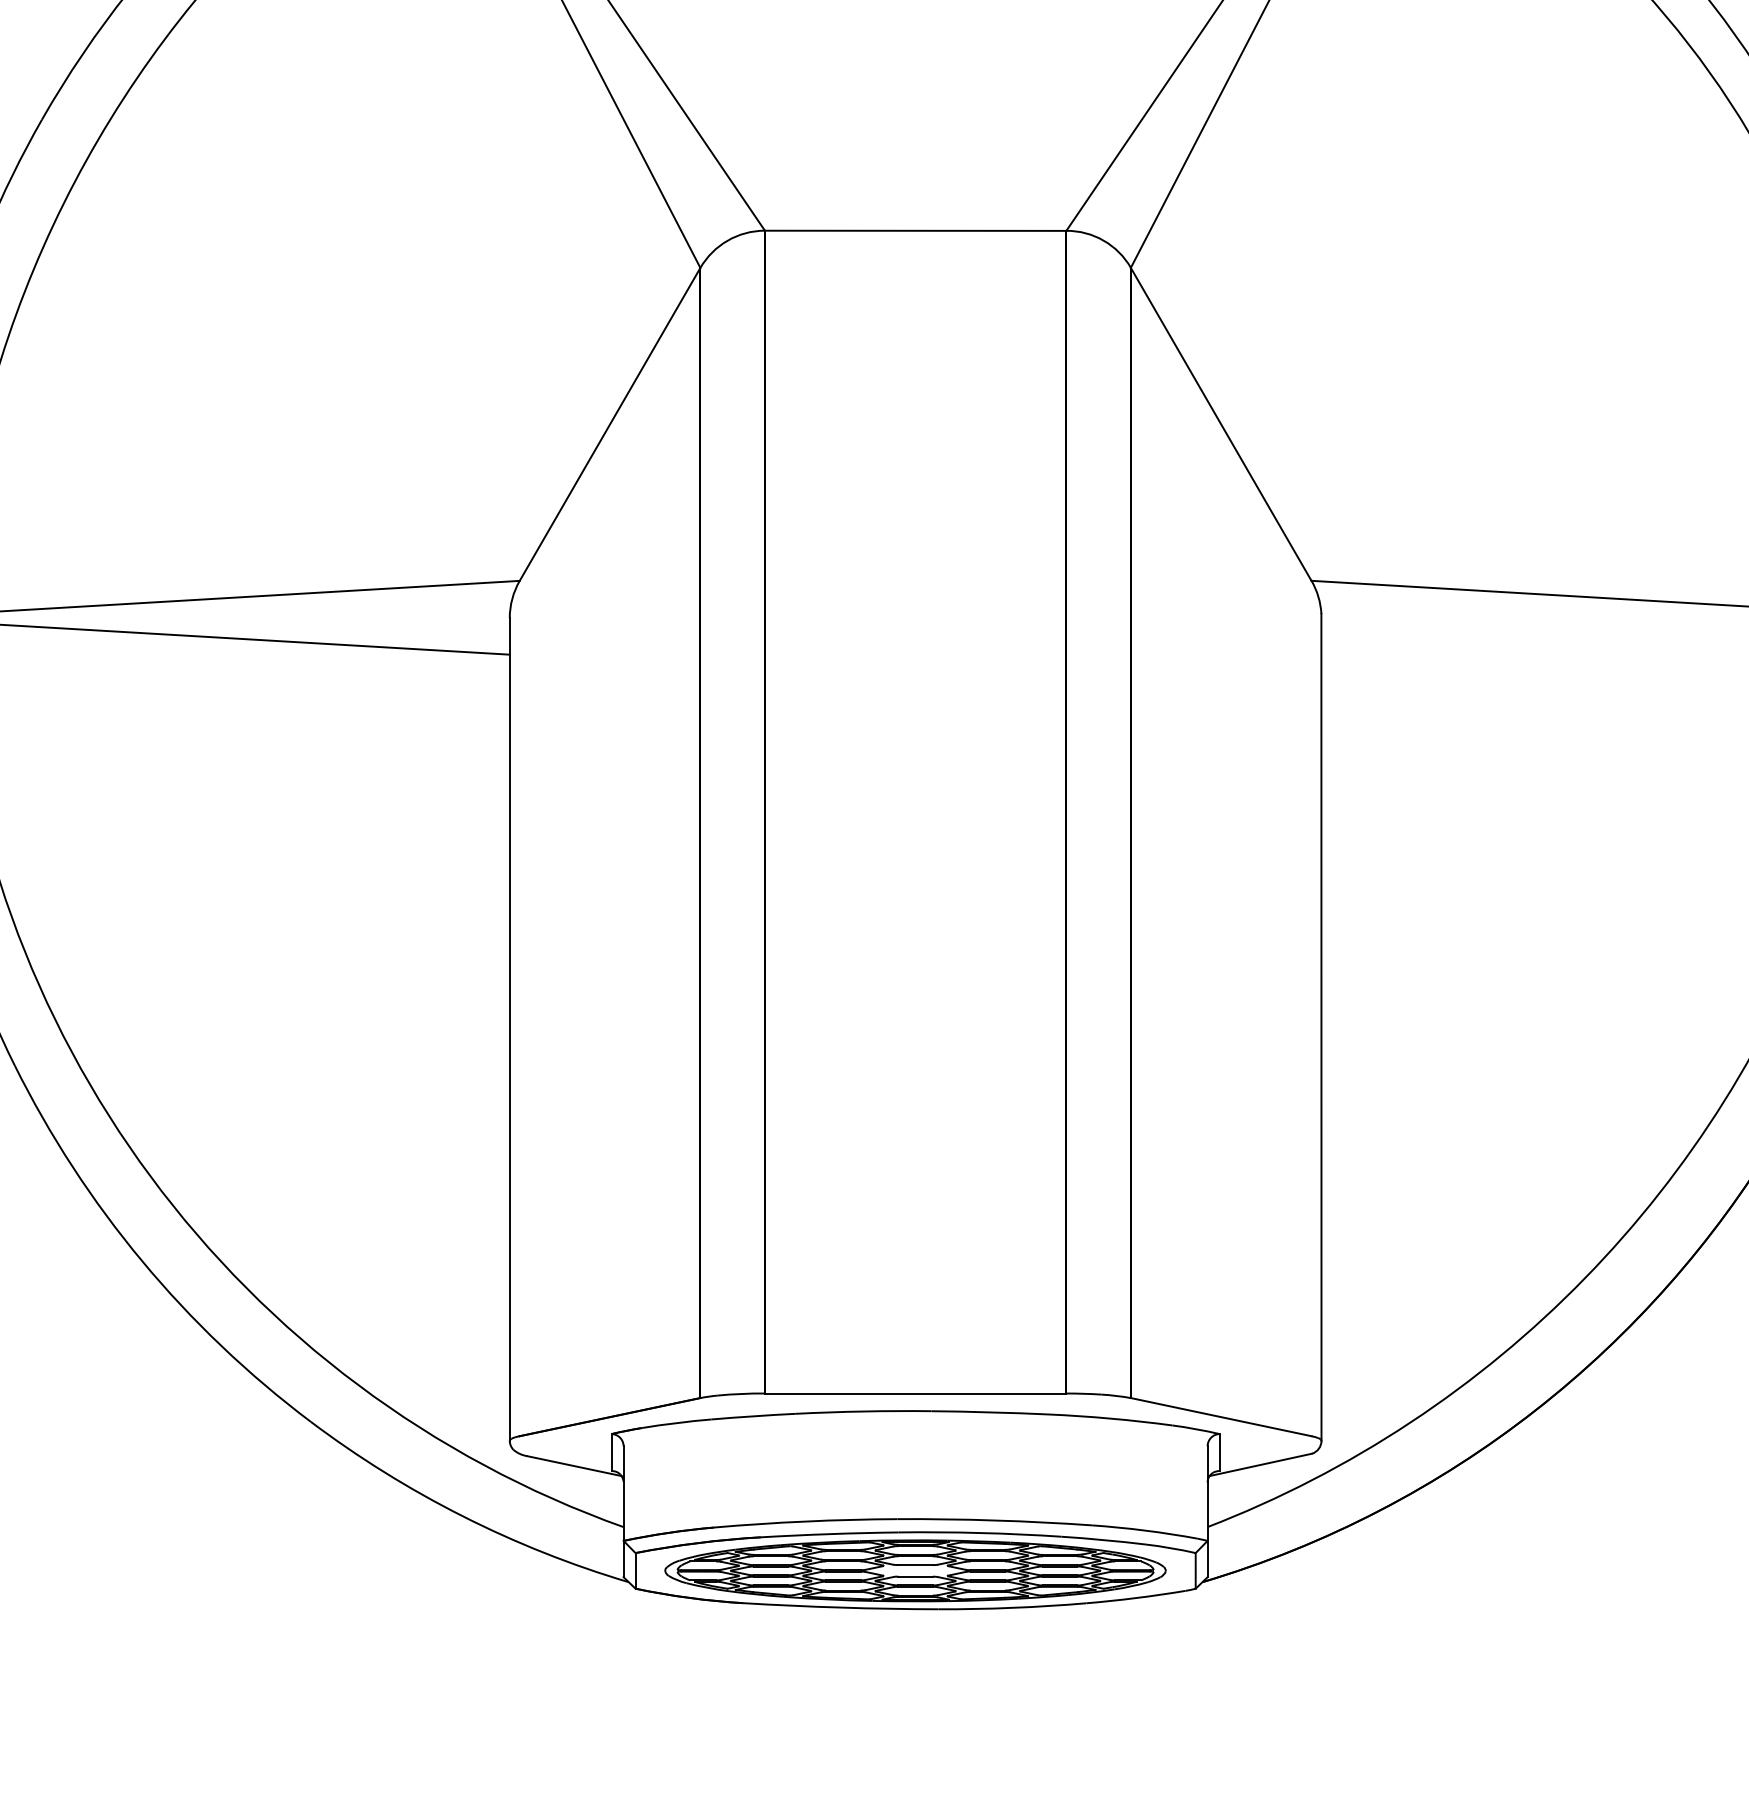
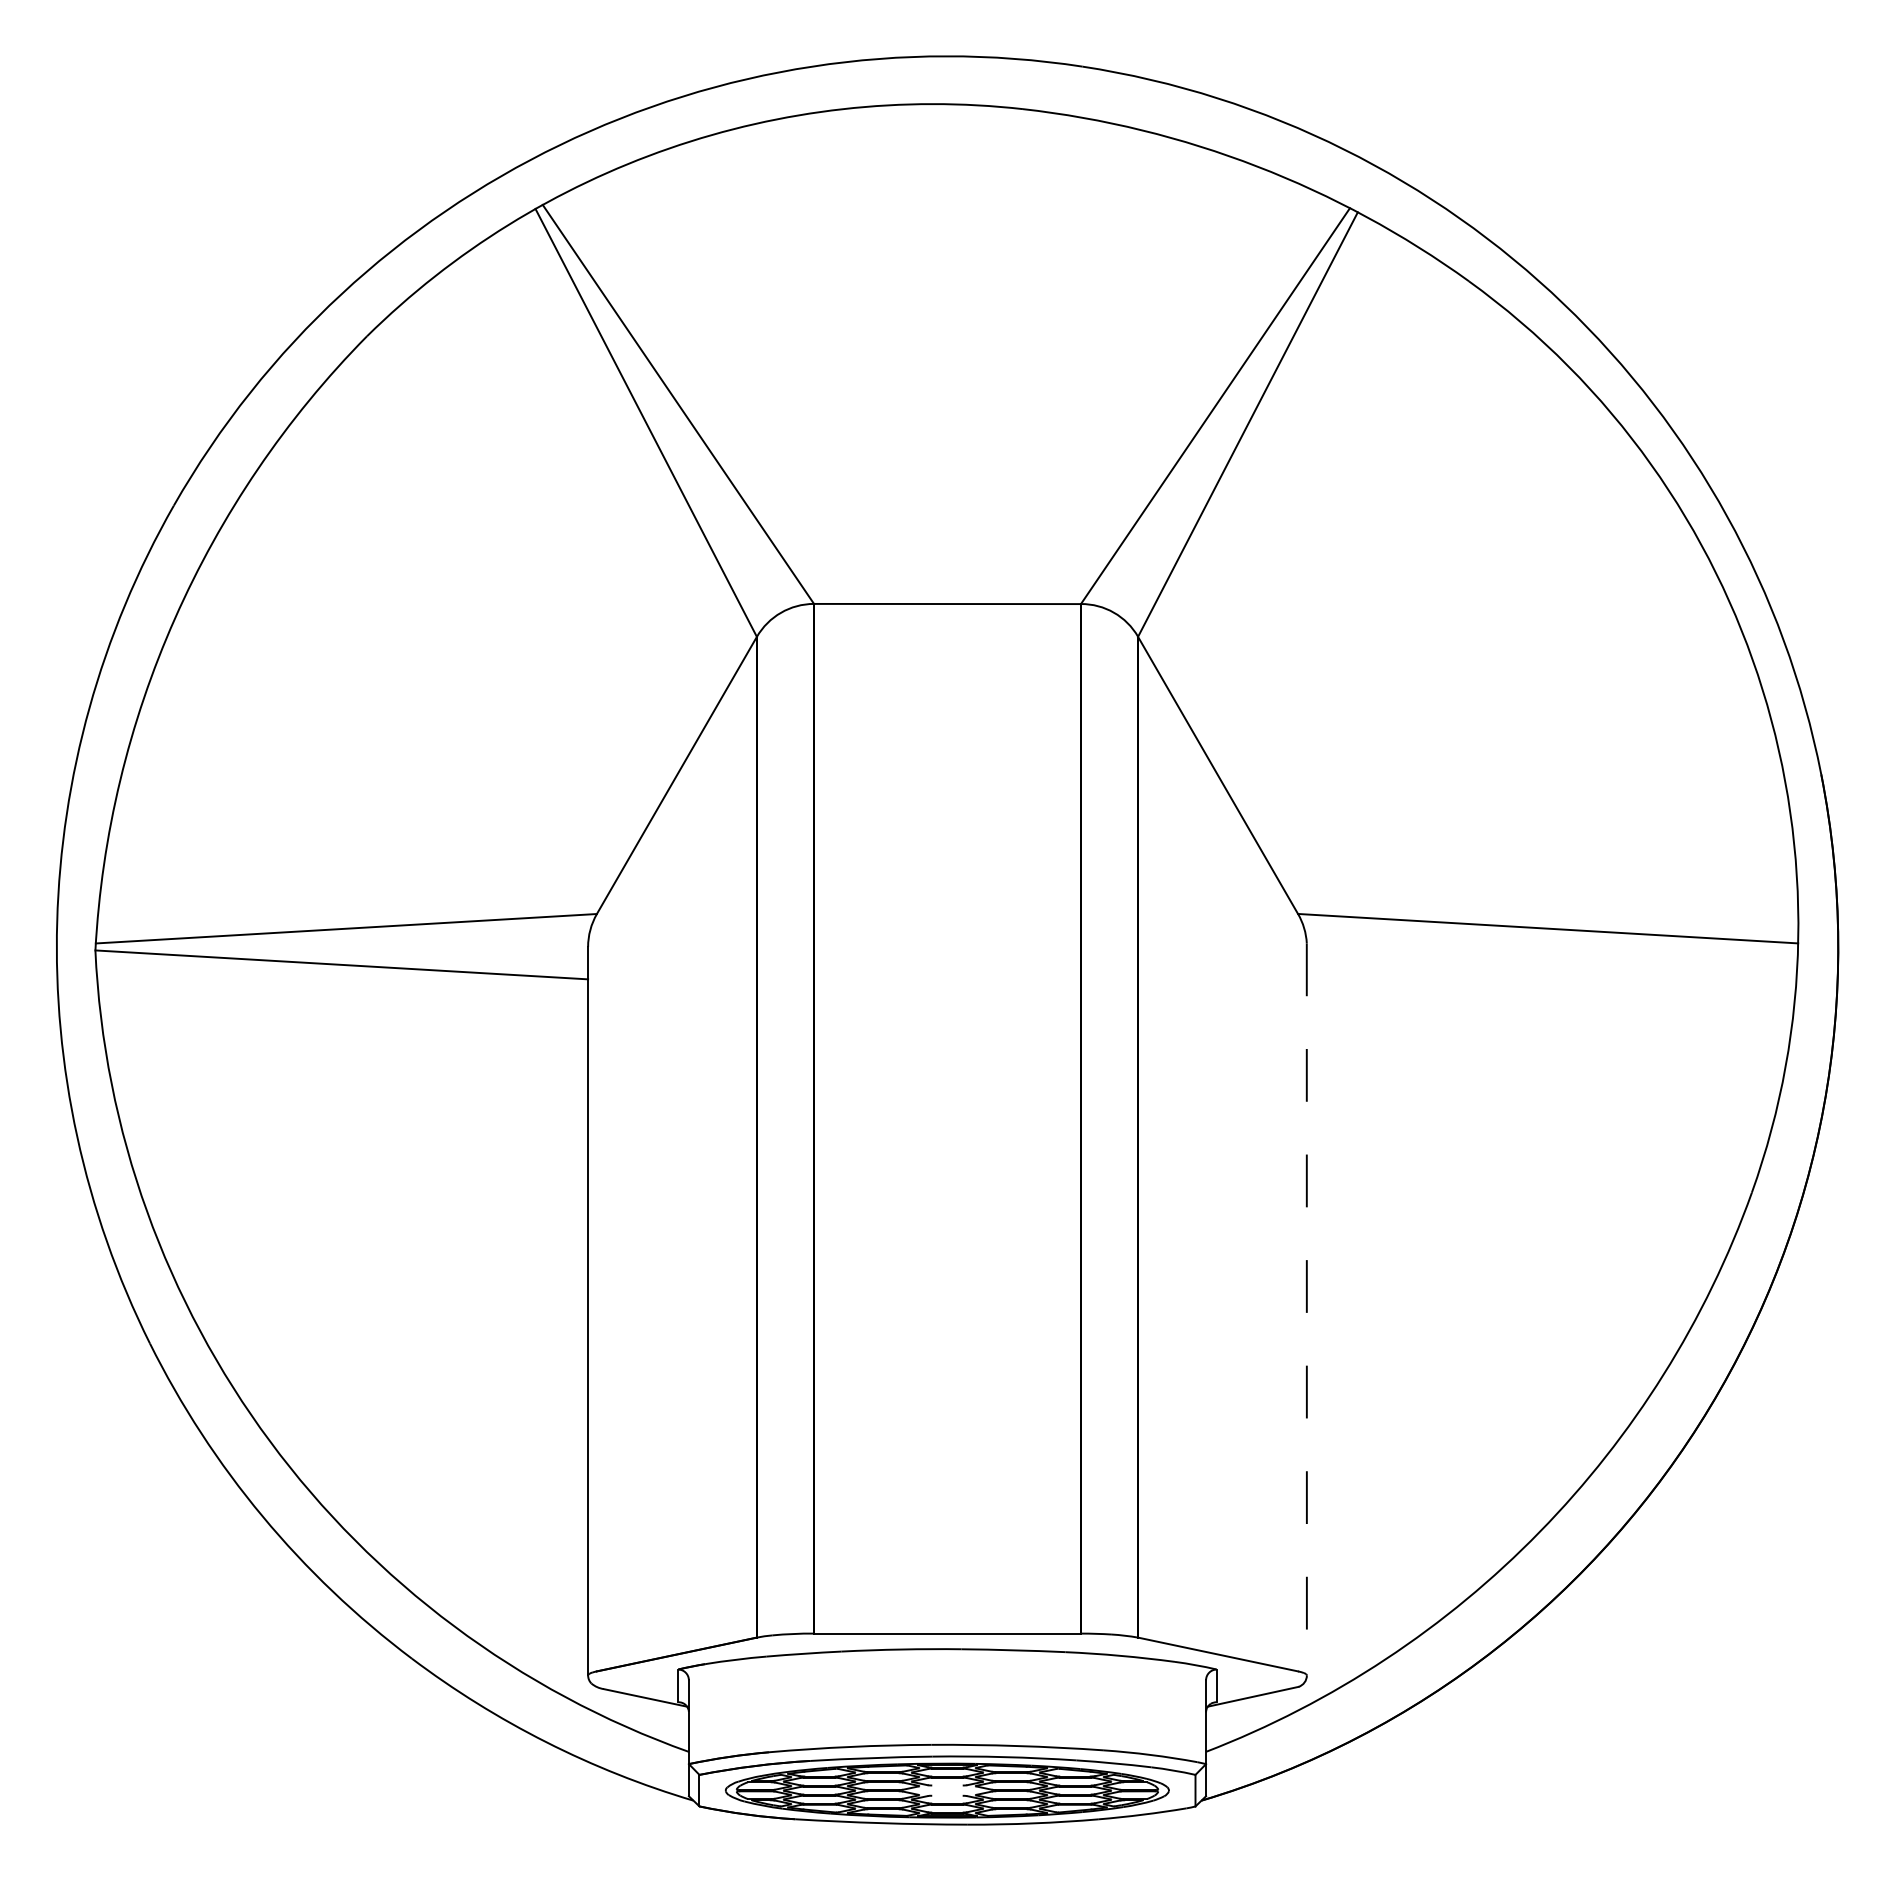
line: (1321, 1027) -> (1306, 1309), solid -> dashed
line: (915, 1565) -> (947, 1785), removed
line: (915, 1576) -> (947, 1795), removed

